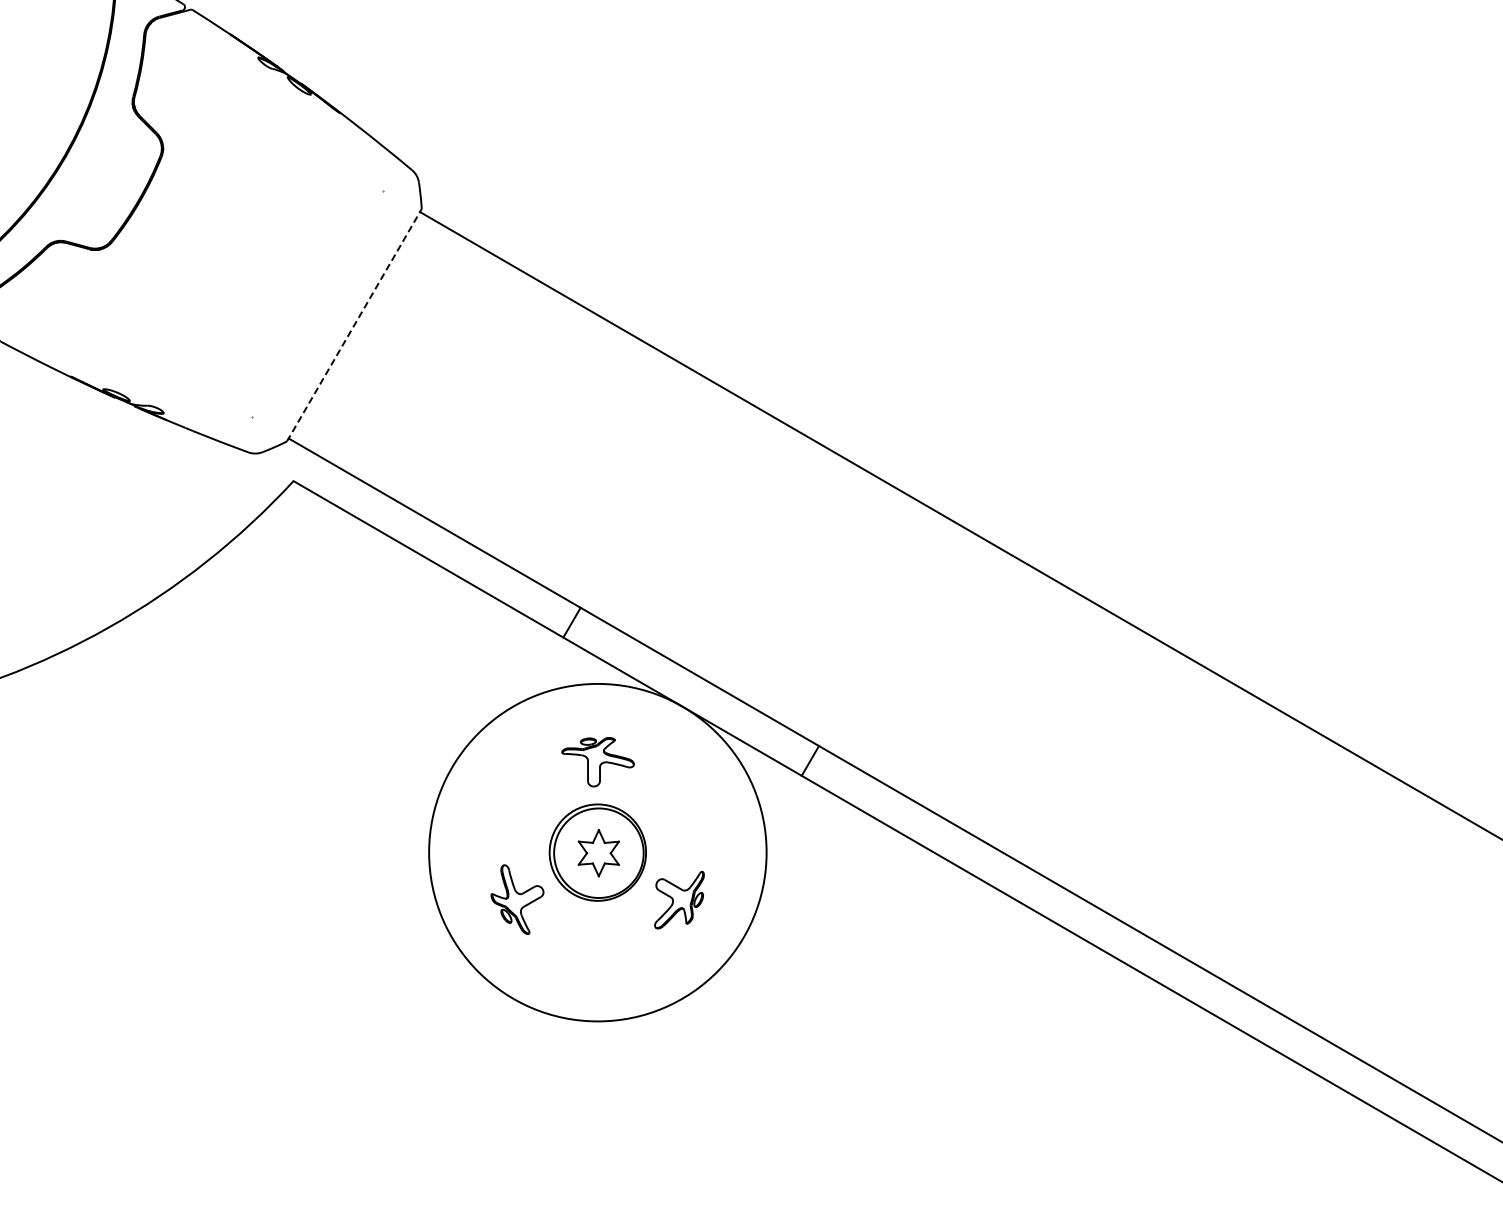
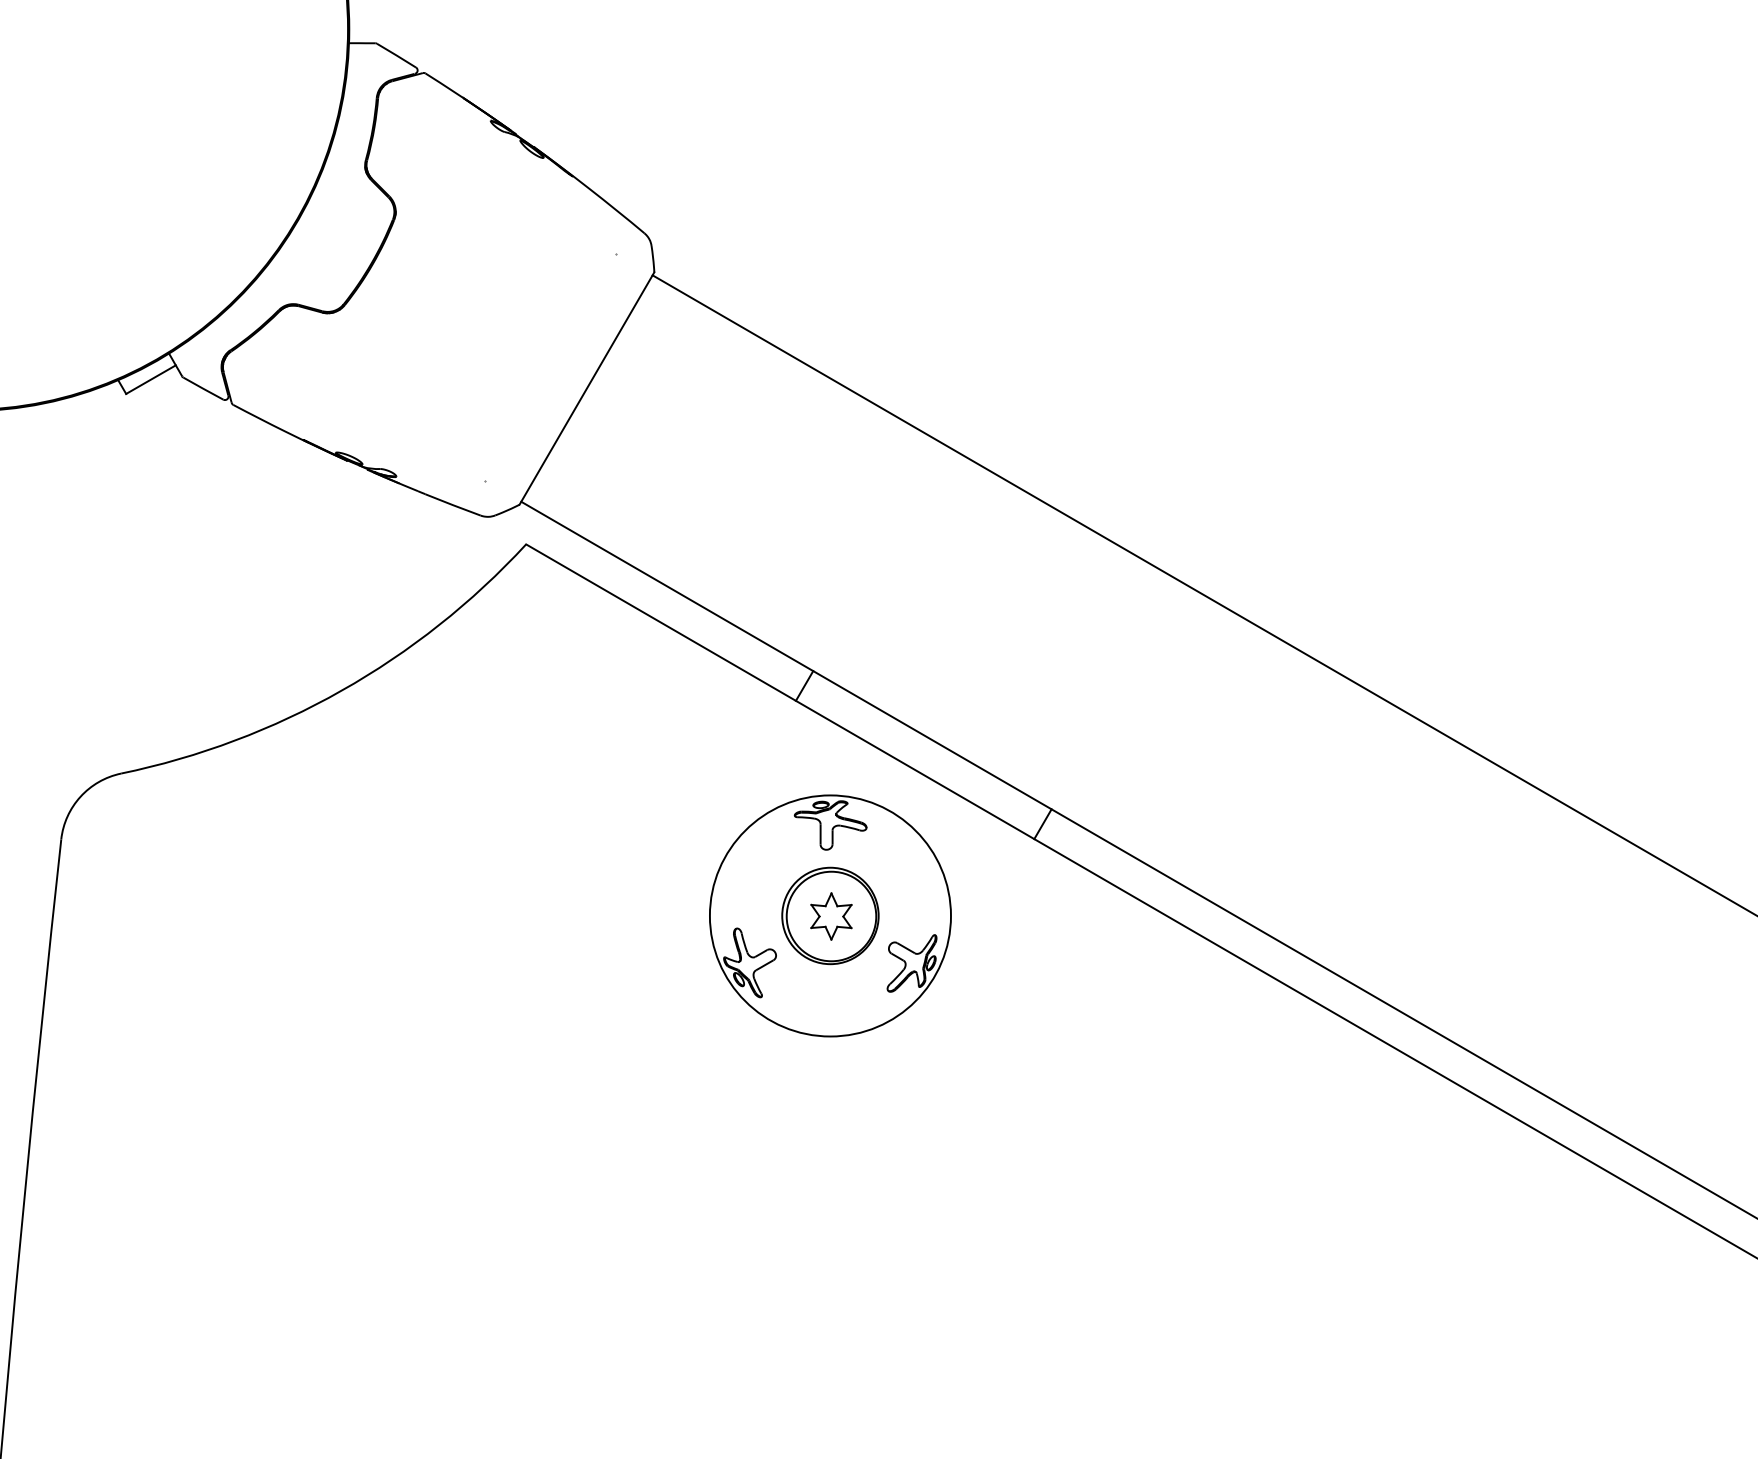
line: (354, 325) -> (587, 388), dashed -> solid
circle: (596, 852) -> (829, 915), size x0.71

